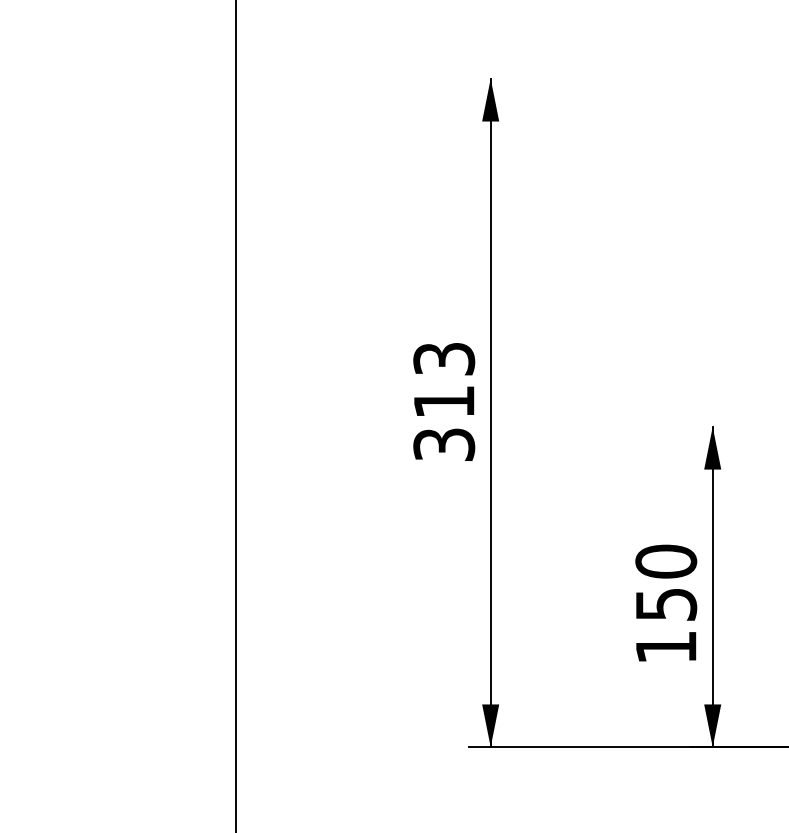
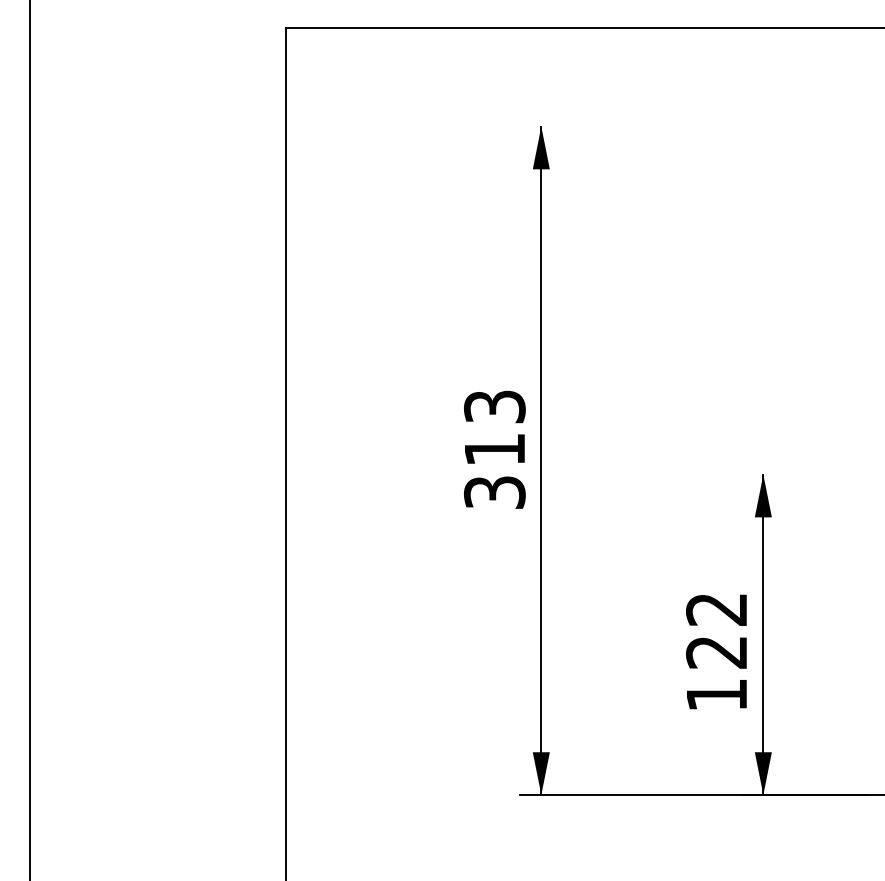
text: (665, 582) -> (716, 630), 150 -> 122

